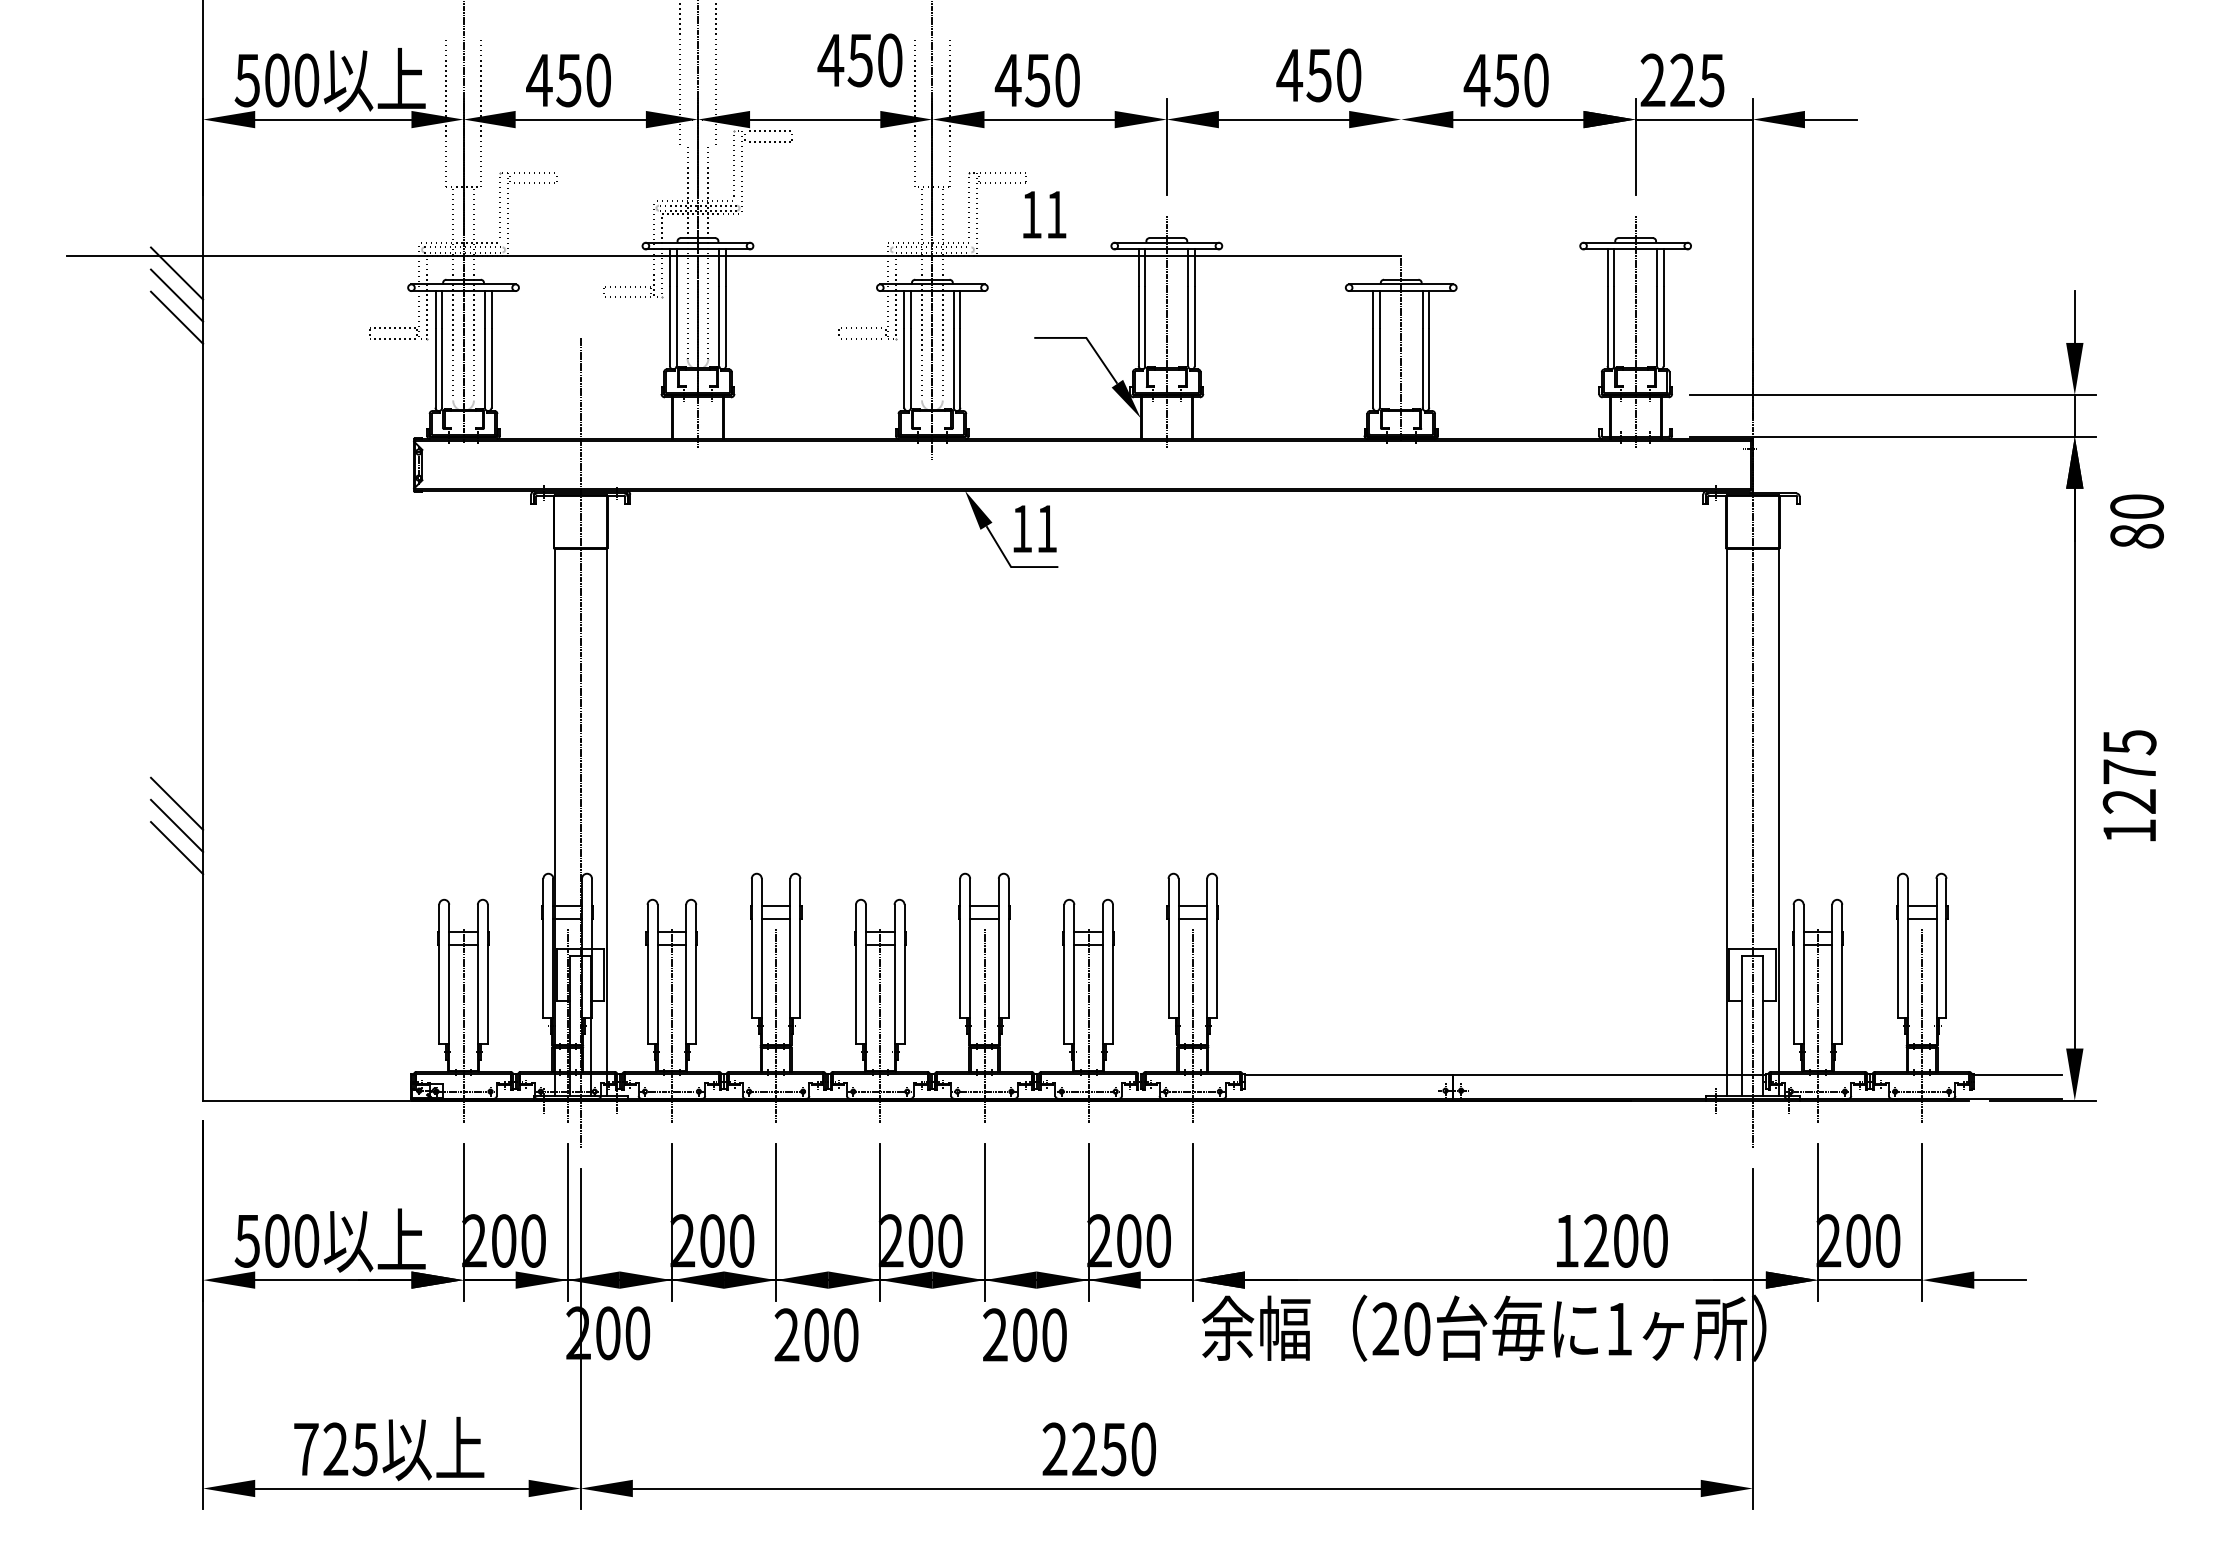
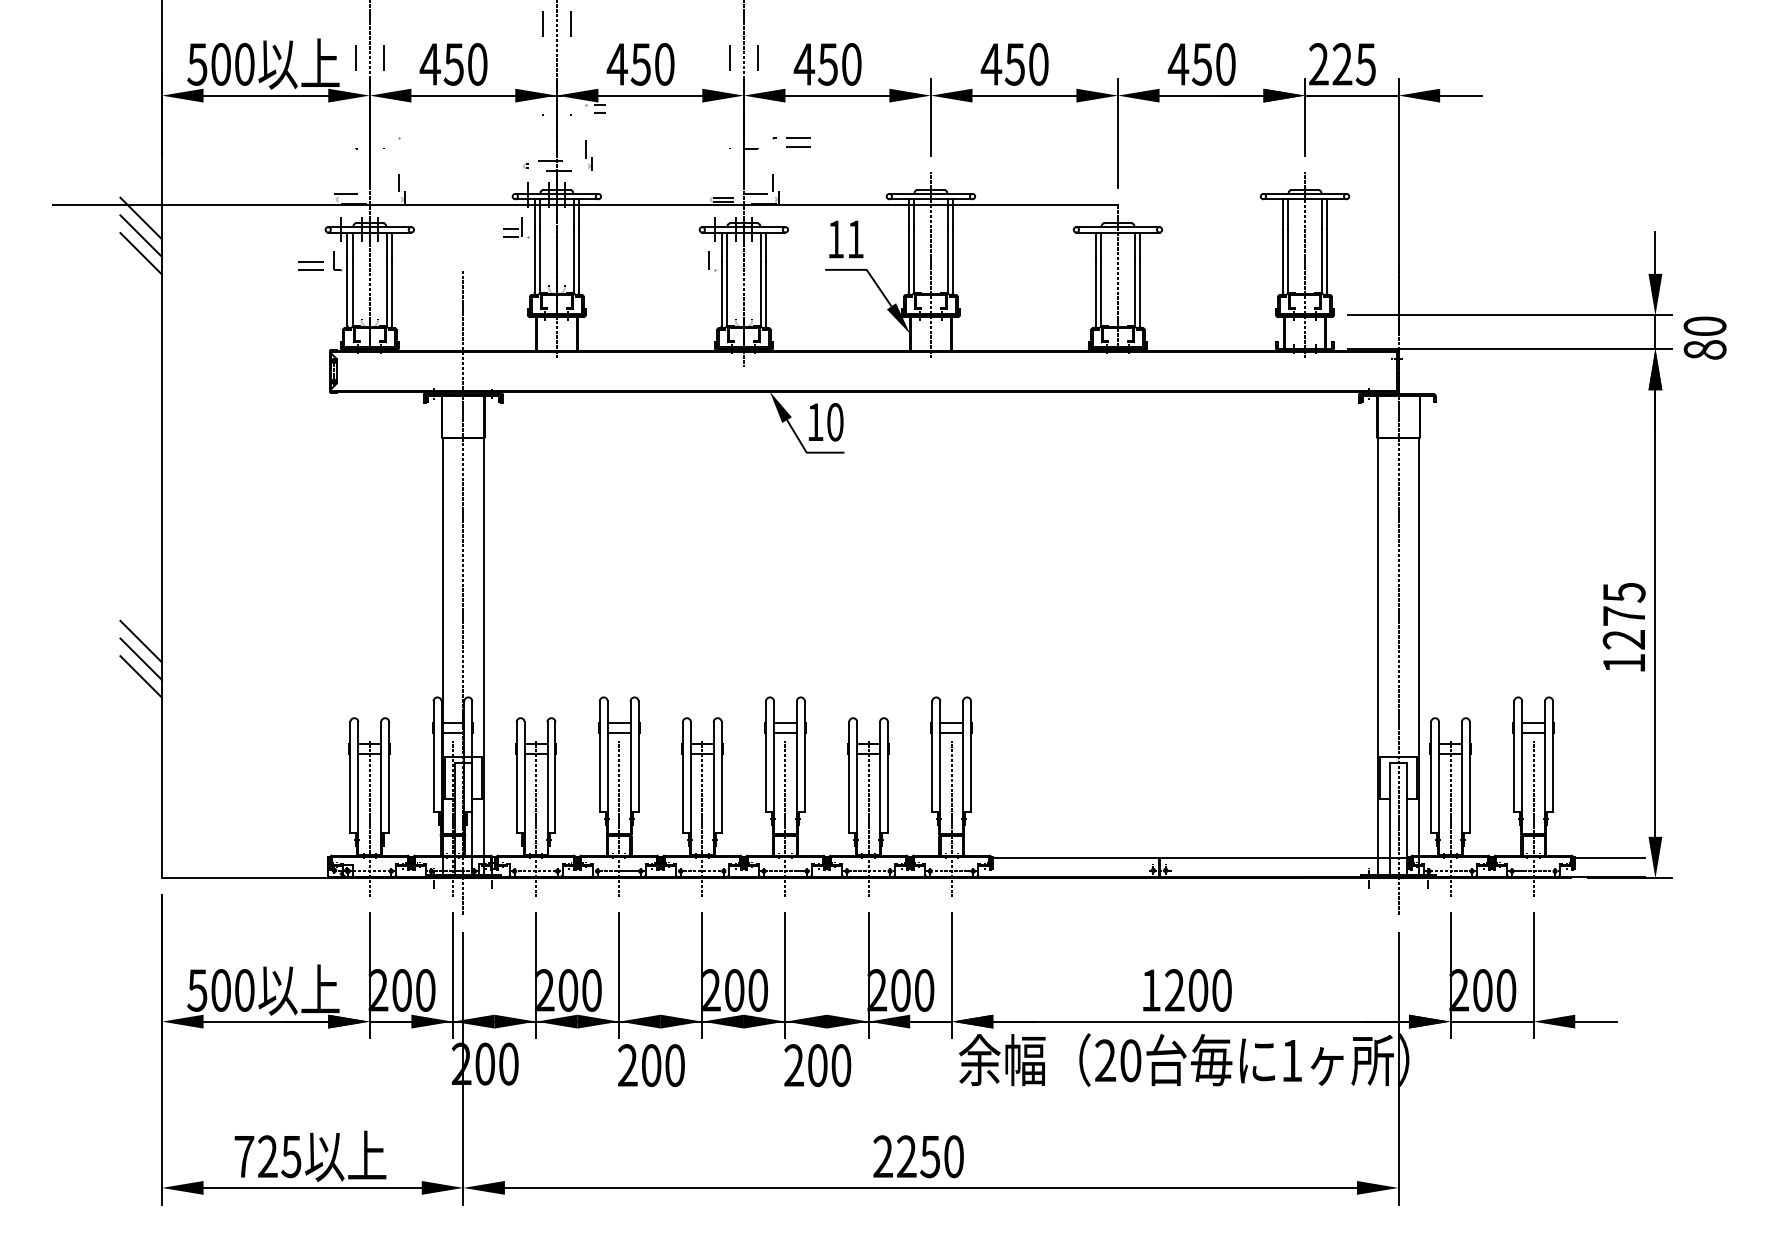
text: (859, 60) -> (640, 64), moved
text: (1318, 75) -> (1014, 64), moved
line: (1401, 166) -> (1118, 133), added
text: (1044, 214) -> (846, 239), moved
text: (2136, 521) -> (1704, 338), moved
text: (1047, 528) -> (835, 421), 11 -> 10
text: (2129, 785) -> (1624, 626), moved
text: (1612, 1240) -> (1187, 990), moved
text: (1098, 1449) -> (917, 1156), moved

